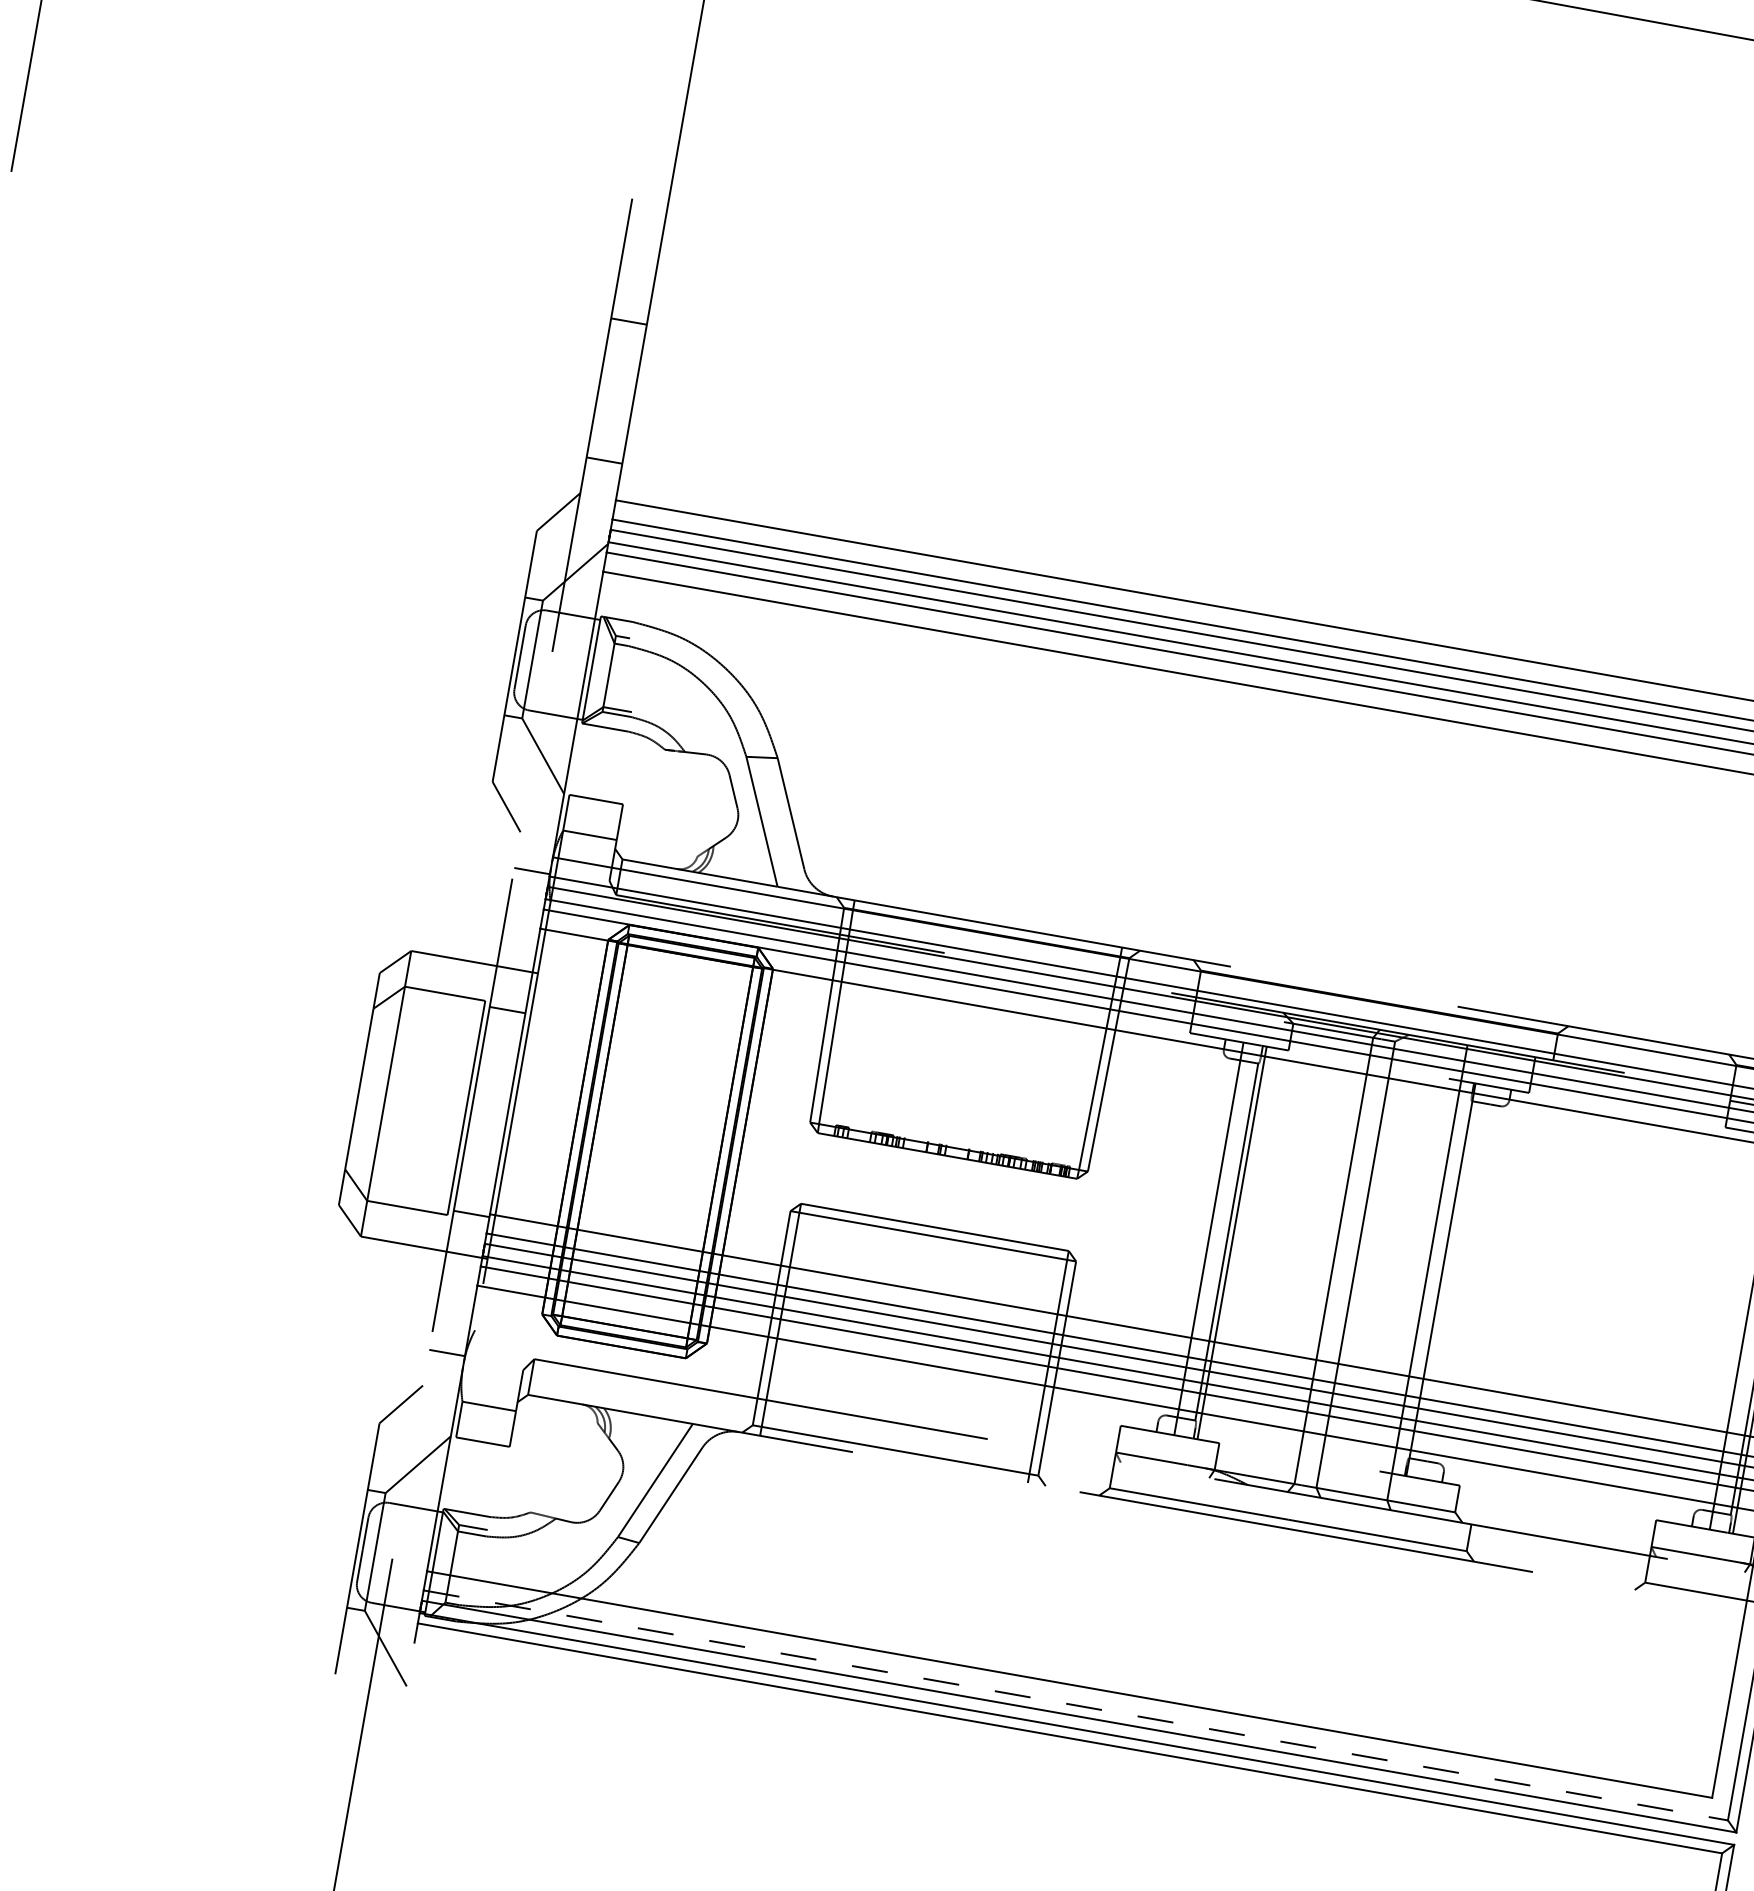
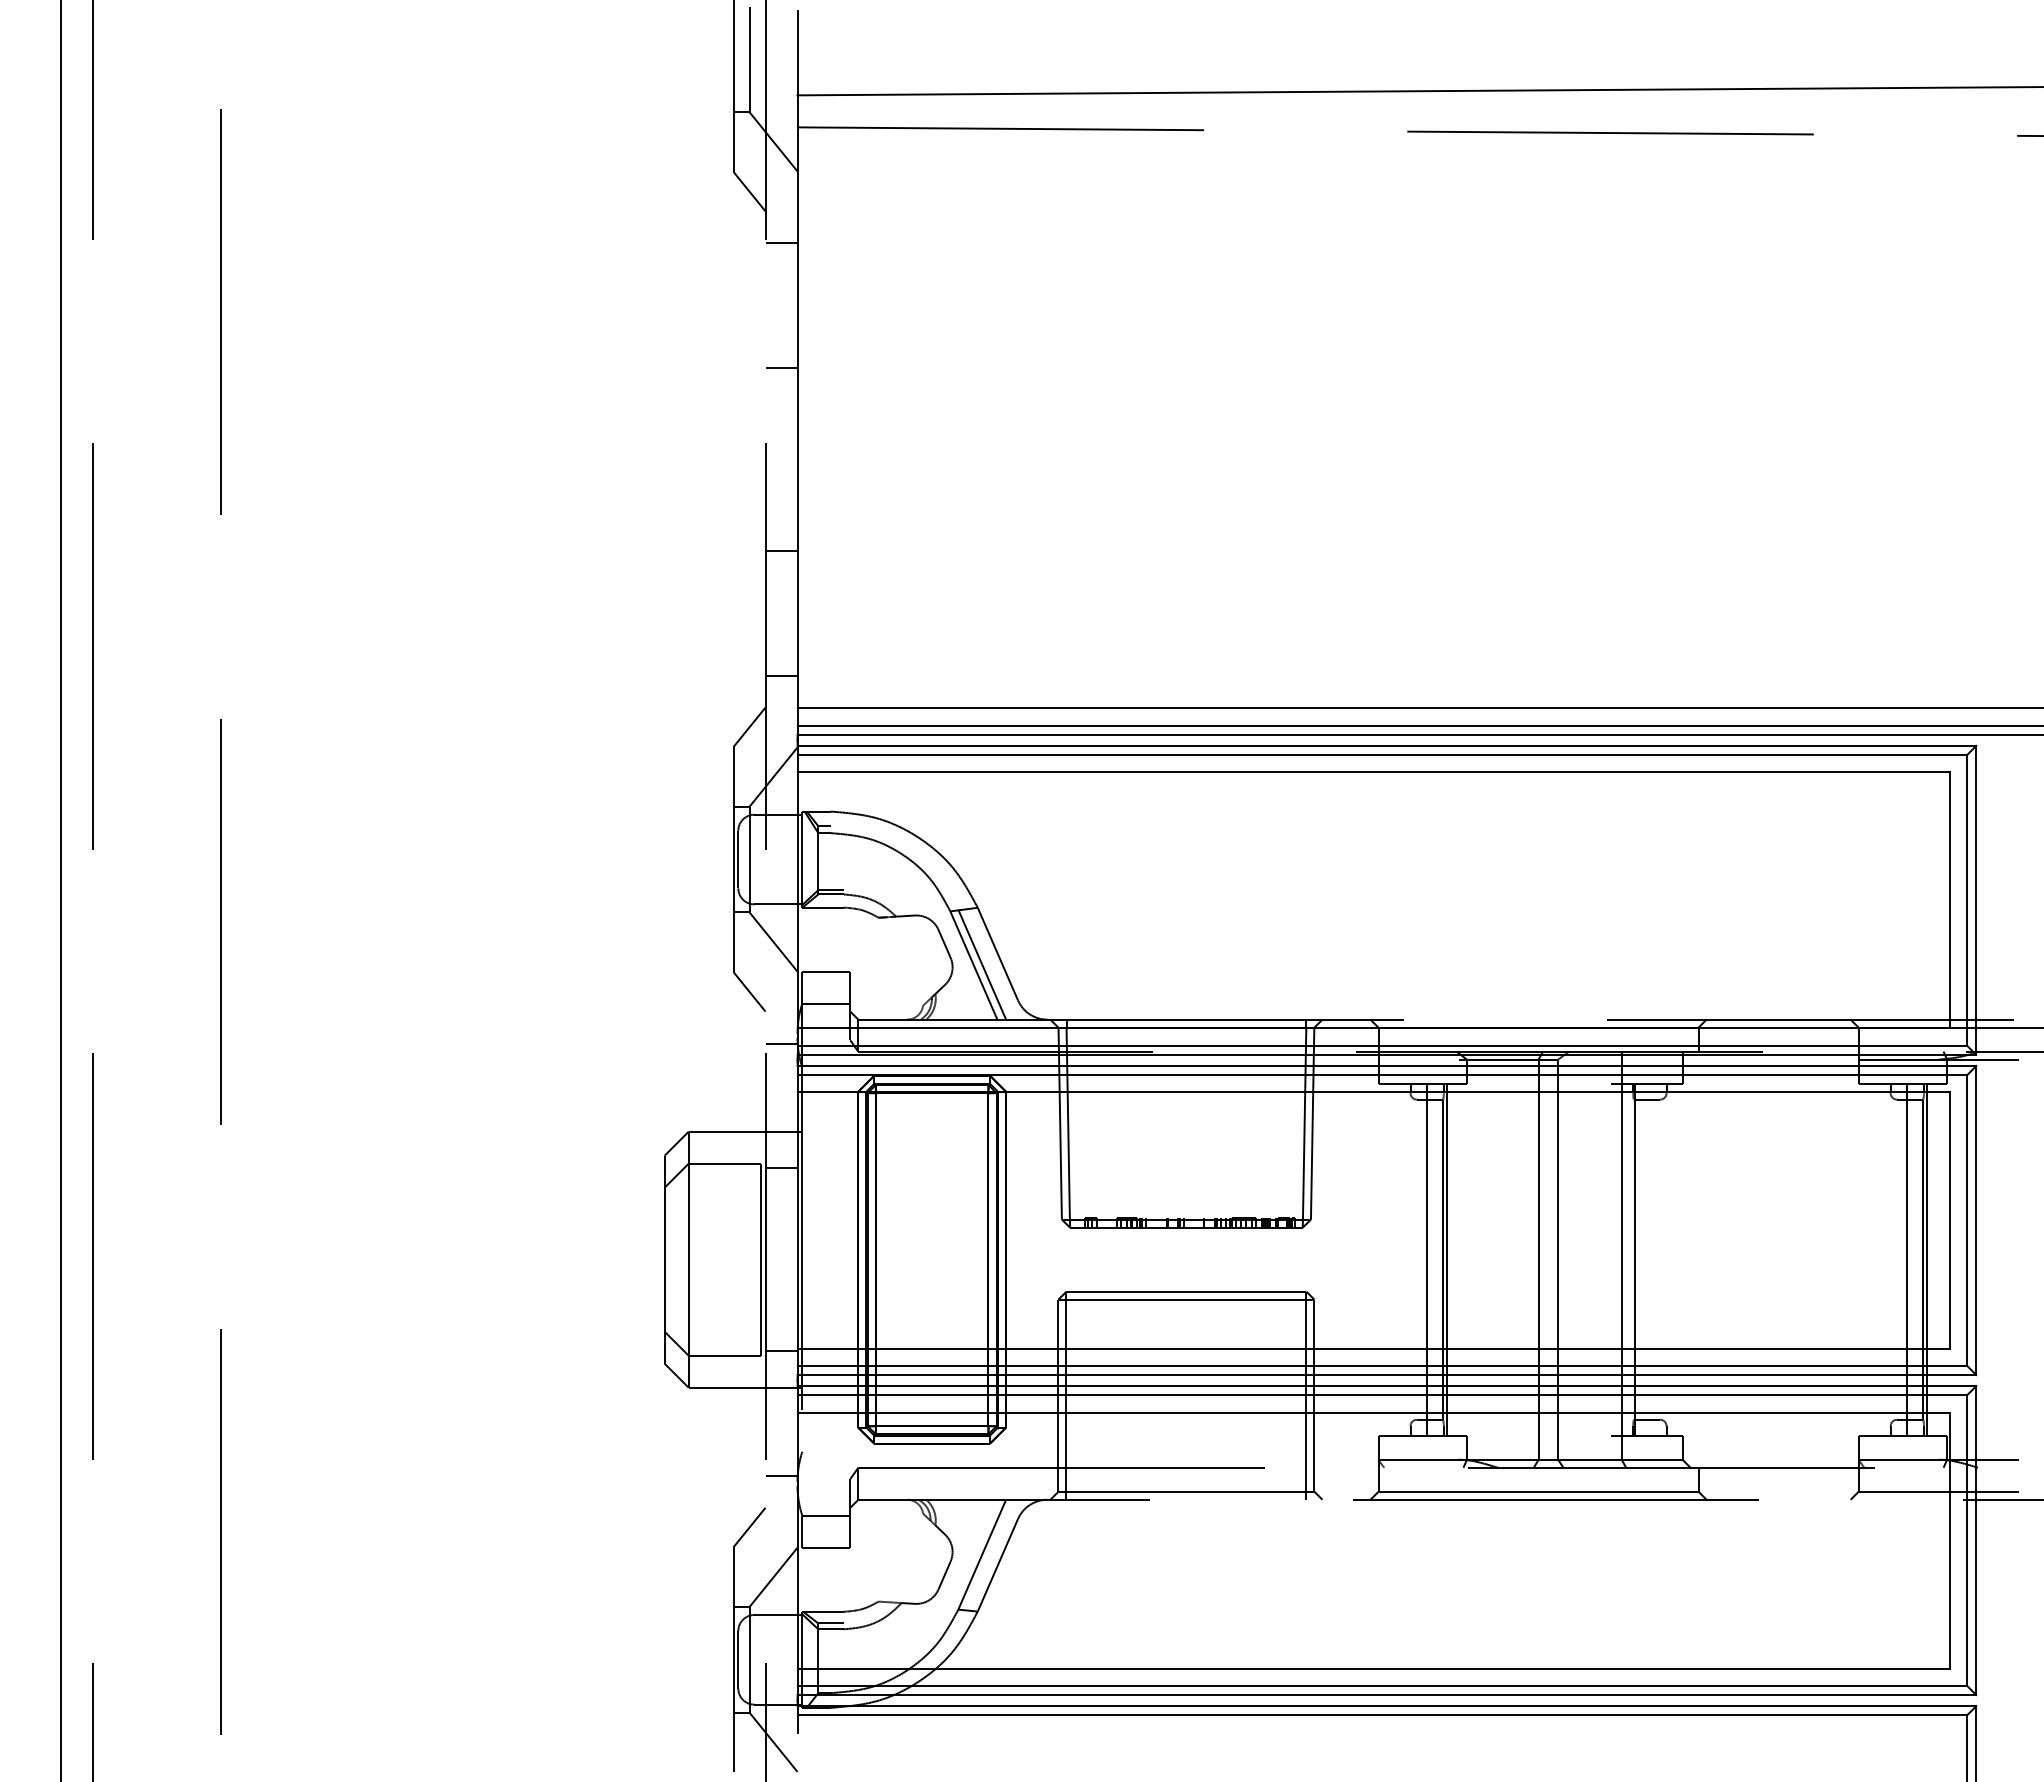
line: (664, 118) -> (781, 368), added
line: (771, 822) -> (982, 964), added
line: (1076, 1705) -> (1382, 1685), dashed -> solid

